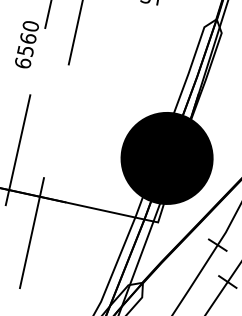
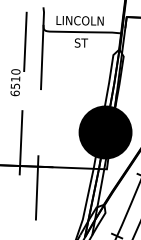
text: (28, 37) -> (15, 78), 6560 -> 6510

